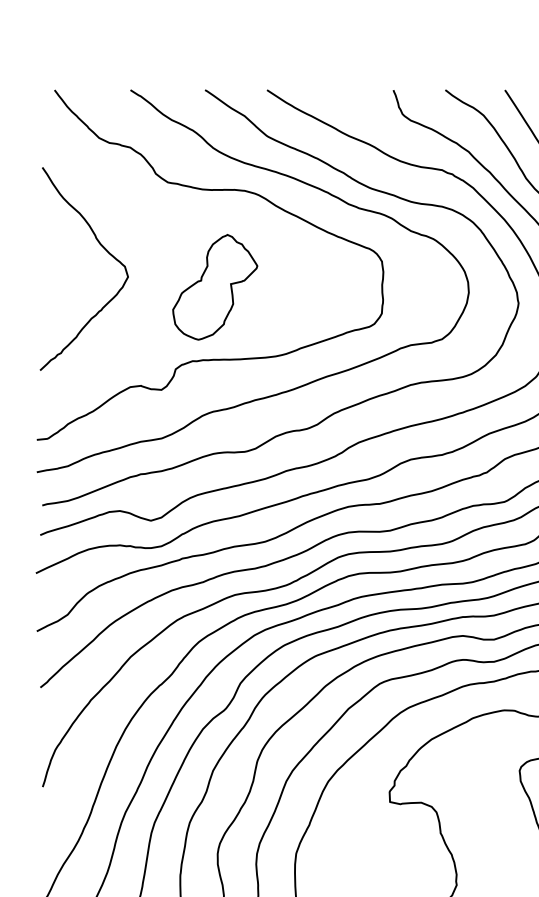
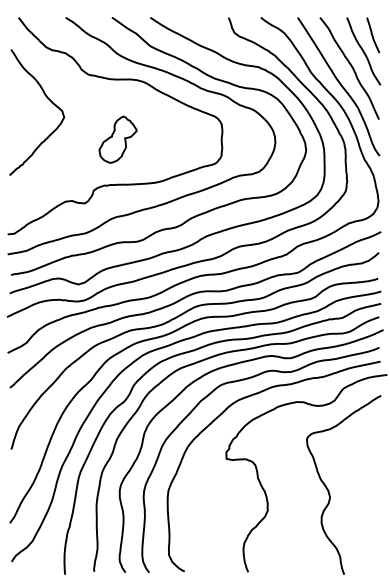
curve: (107, 254) -> (51, 103), moved
part: (214, 286) -> (117, 139), size x0.71

